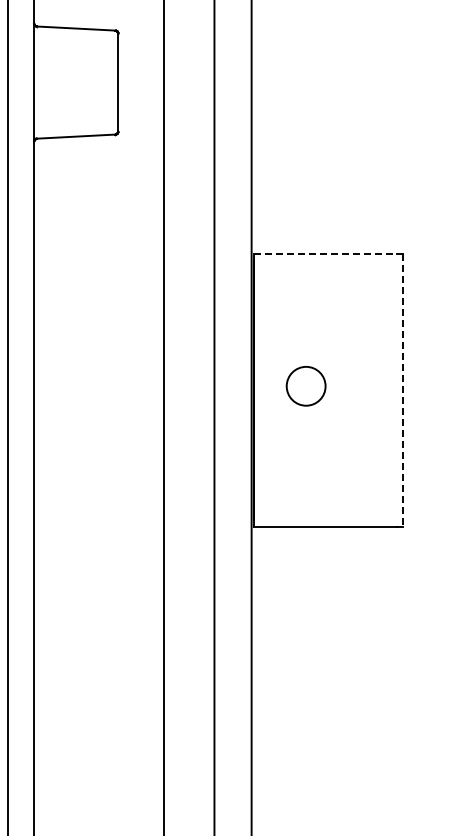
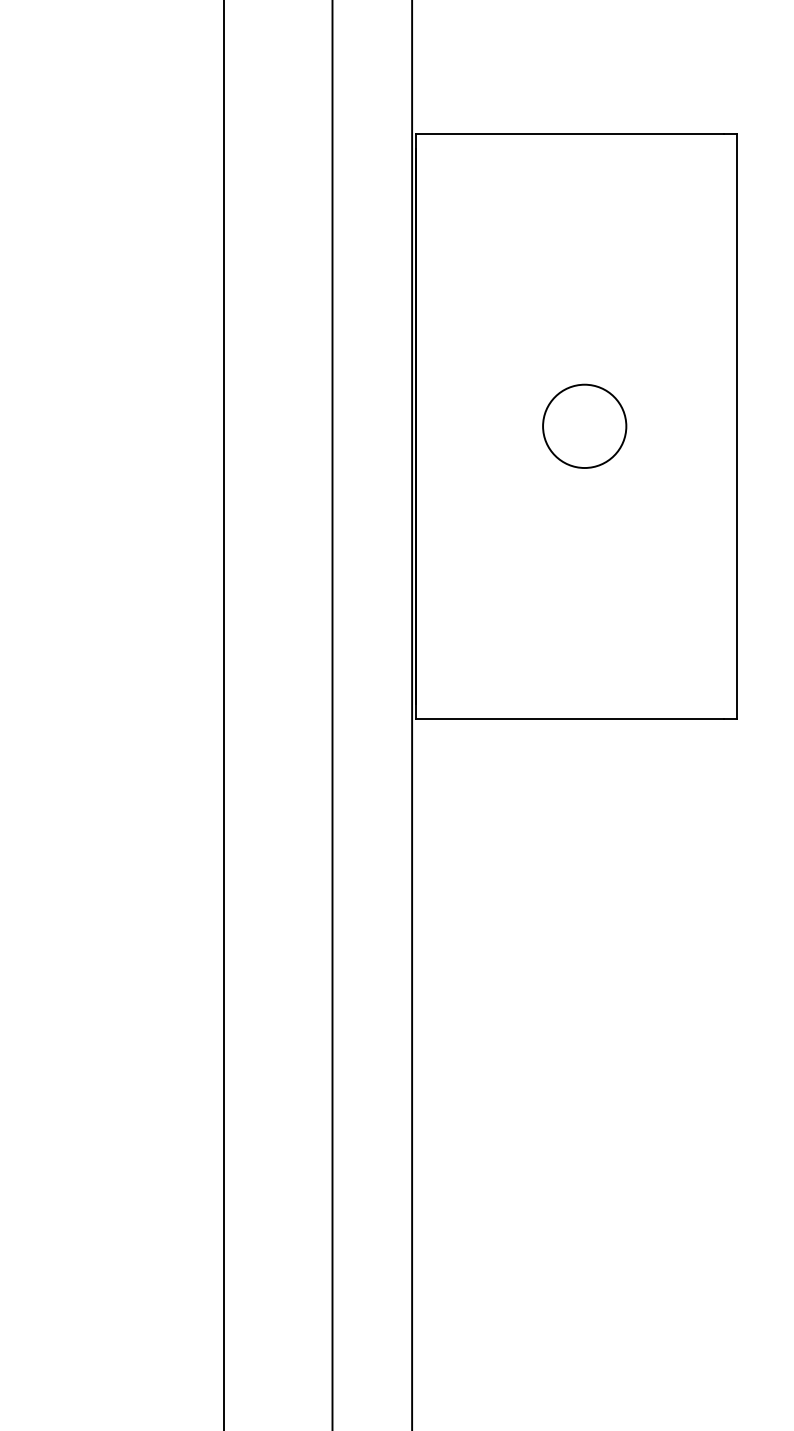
line: (325, 253) -> (570, 133), dashed -> solid
circle: (305, 386) -> (583, 426), moved
line: (403, 390) -> (737, 426), dashed -> solid

